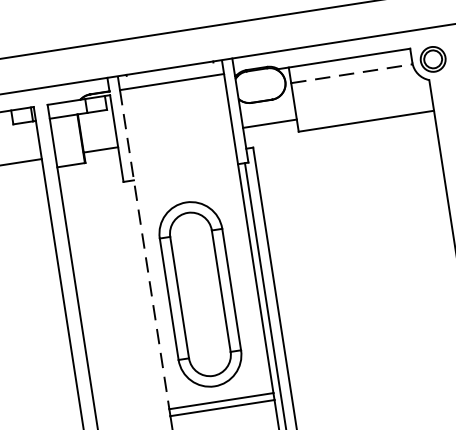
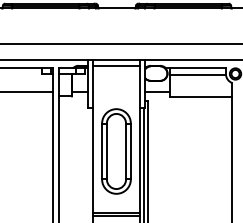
line: (350, 73) -> (197, 74), dashed -> solid
line: (144, 249) -> (92, 139), dashed -> solid
part: (200, 294) -> (116, 151), moved

